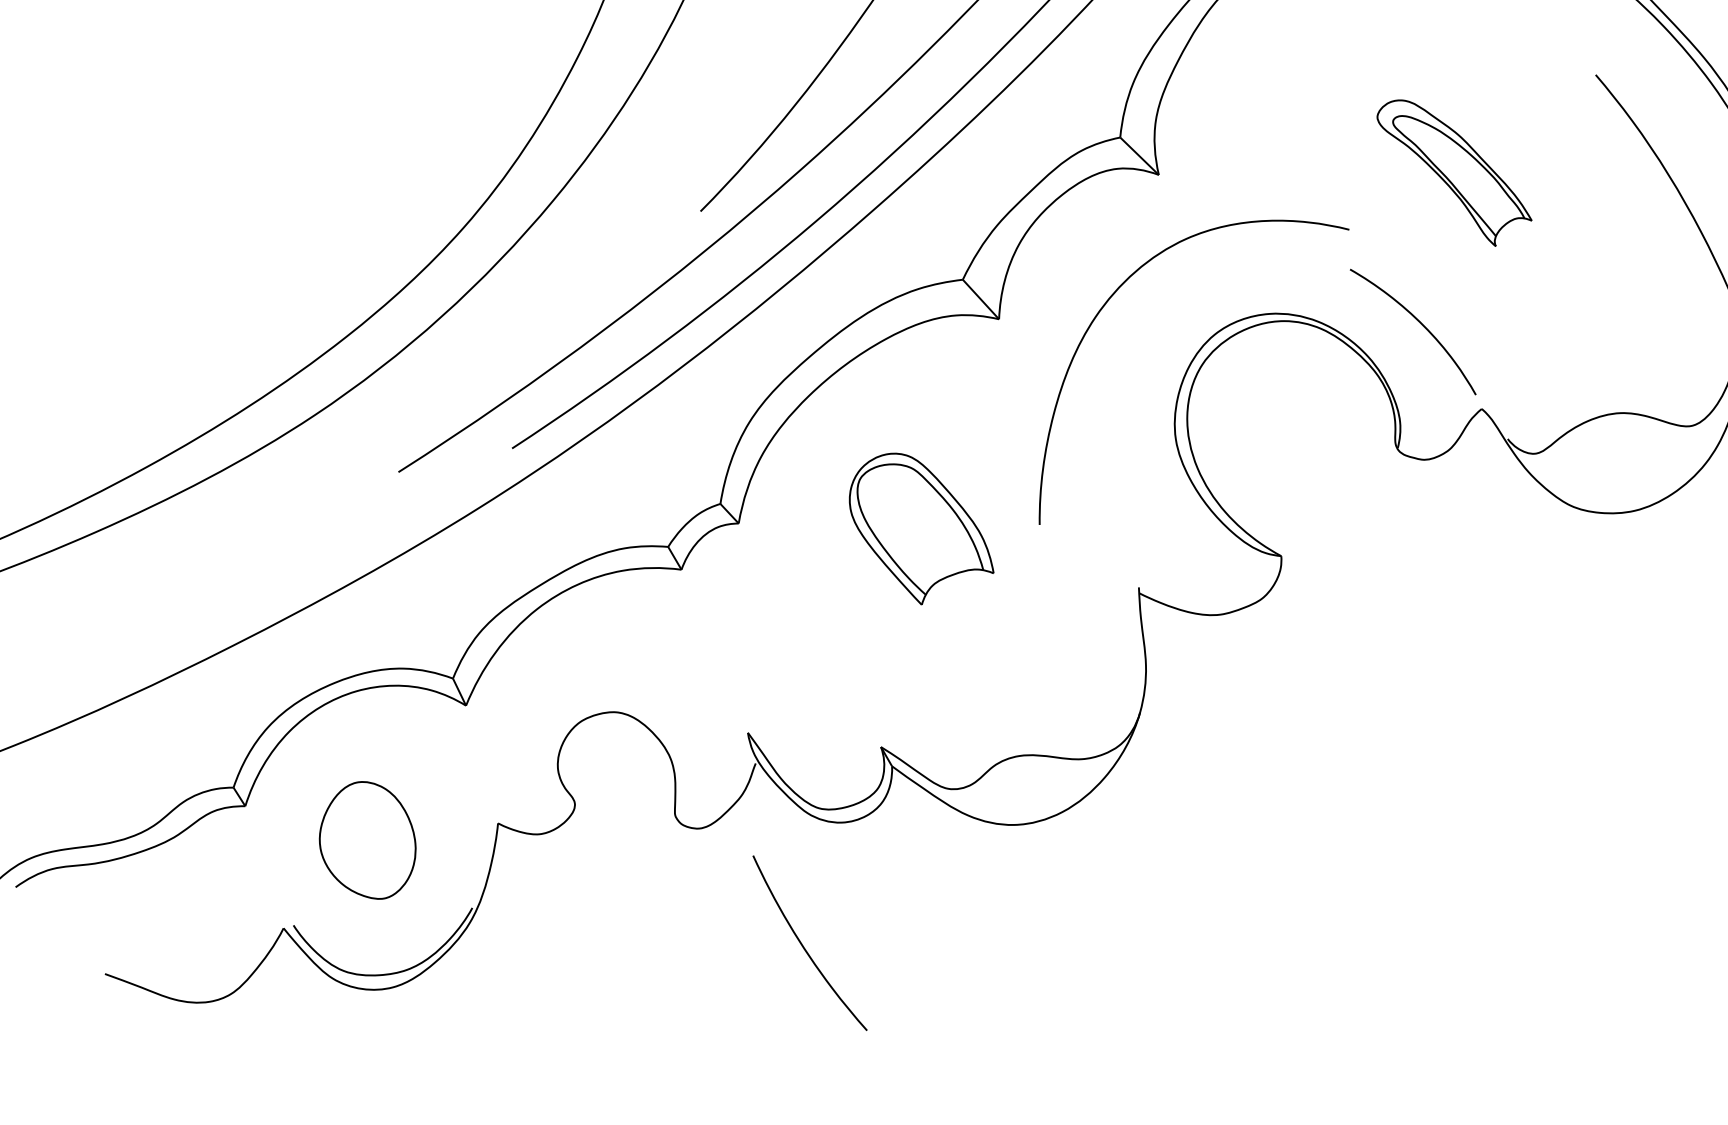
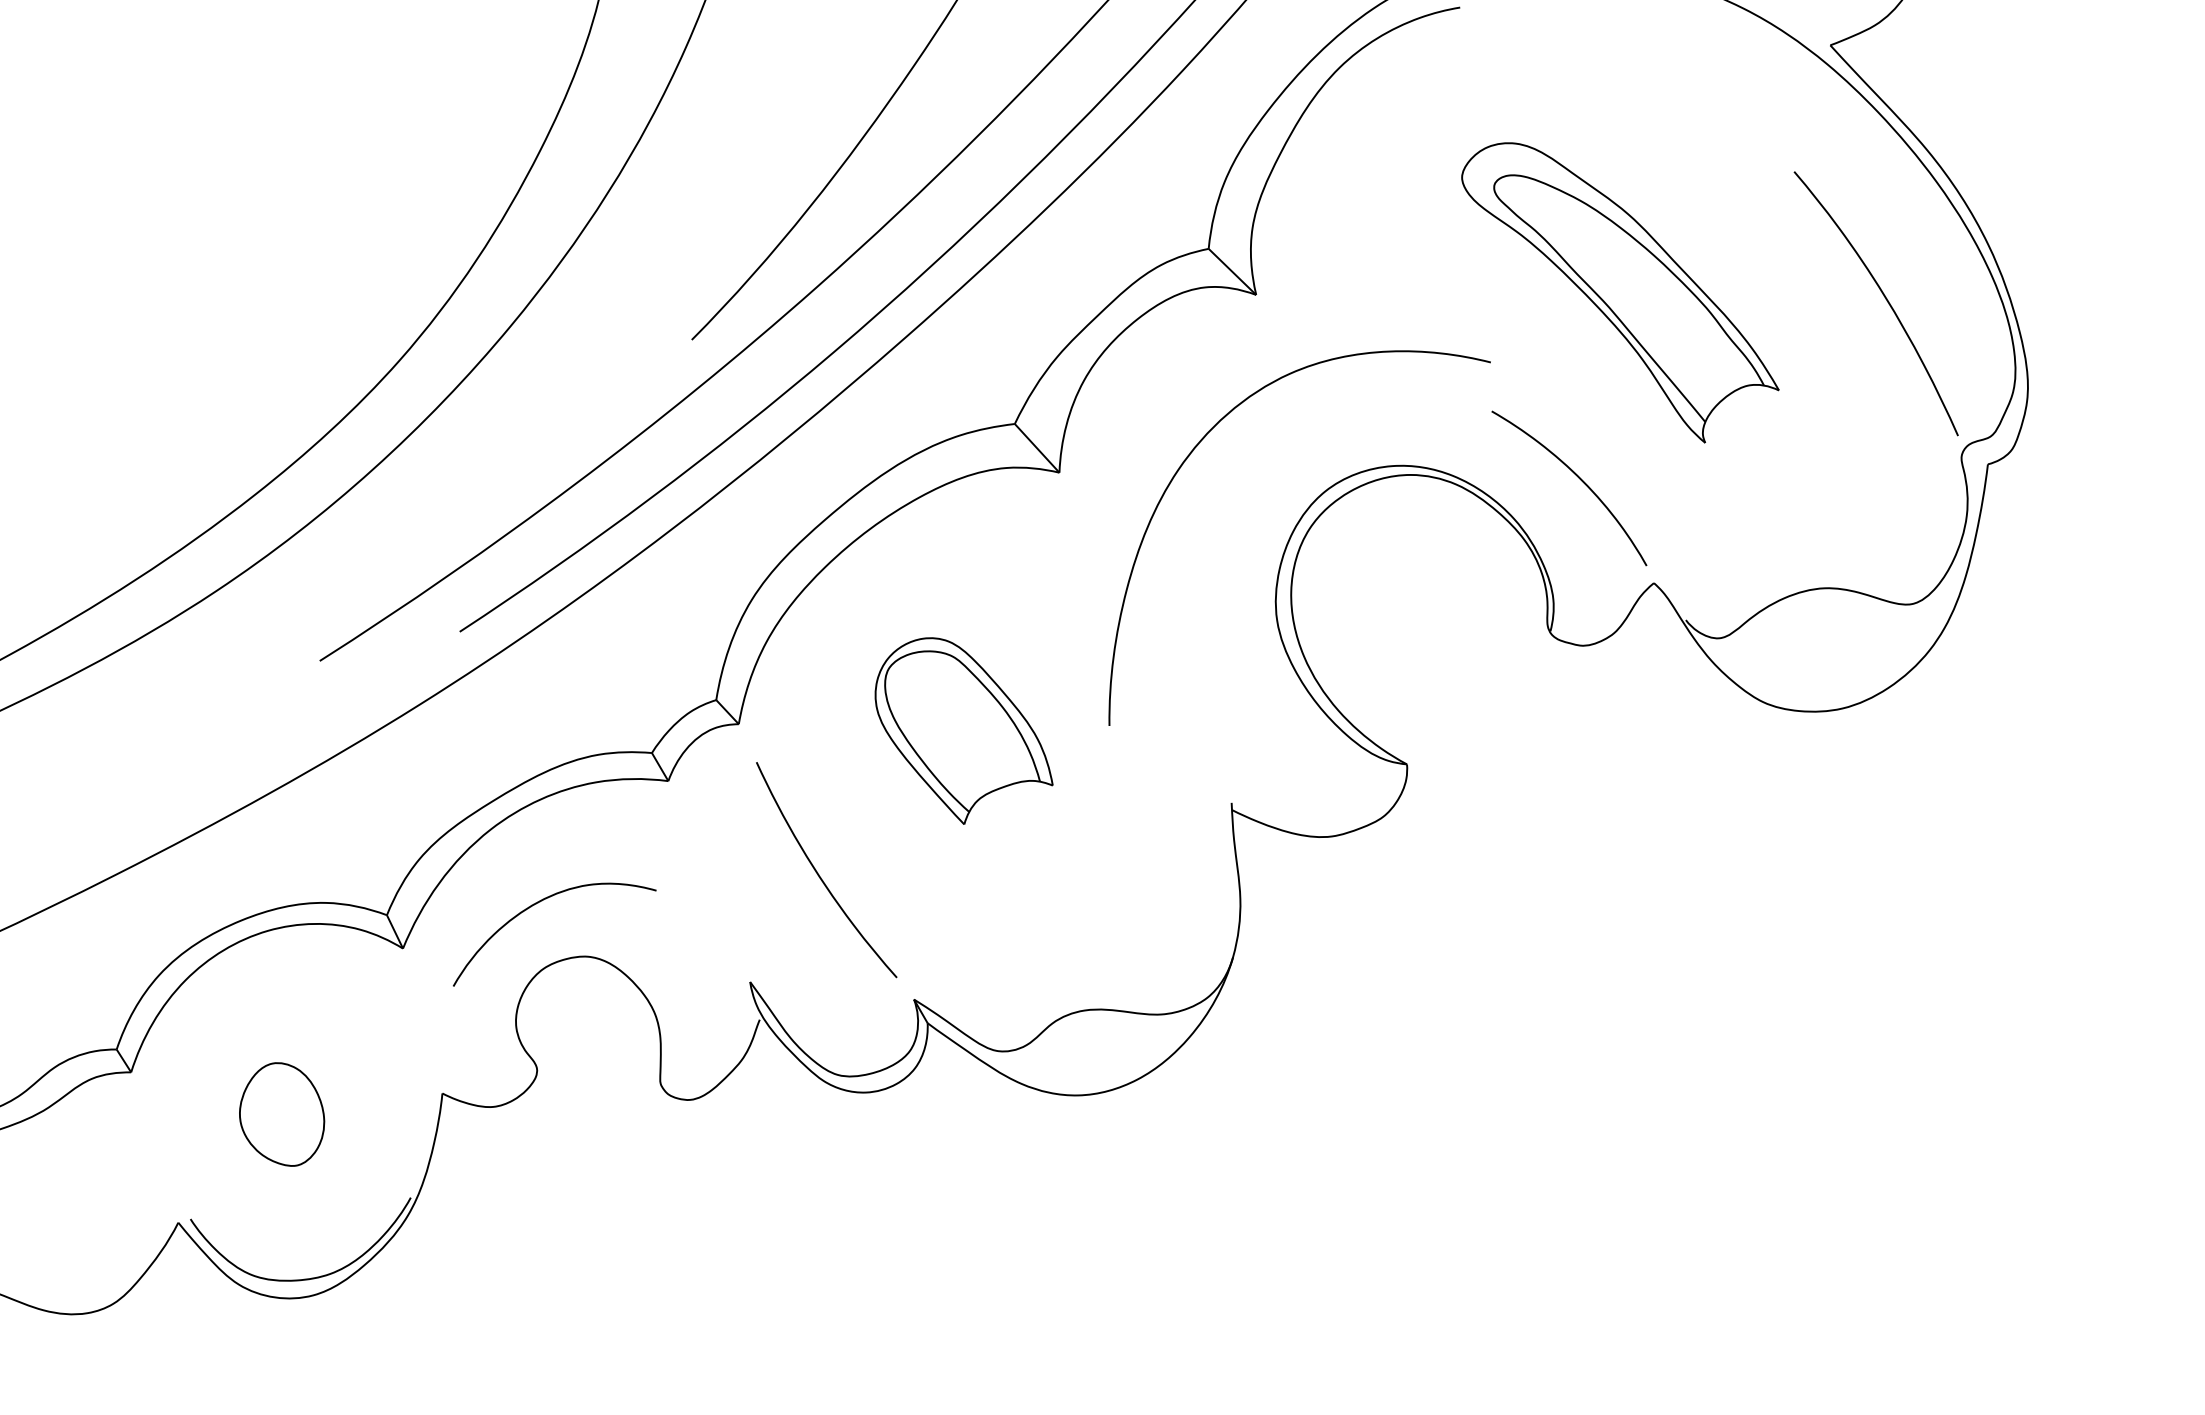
part: (1454, 172) -> (1620, 292), size x1.67
curve: (576, 669) -> (538, 903), added
part: (368, 840) -> (282, 1114), size x0.71
curve: (804, 946) -> (819, 874), moved

